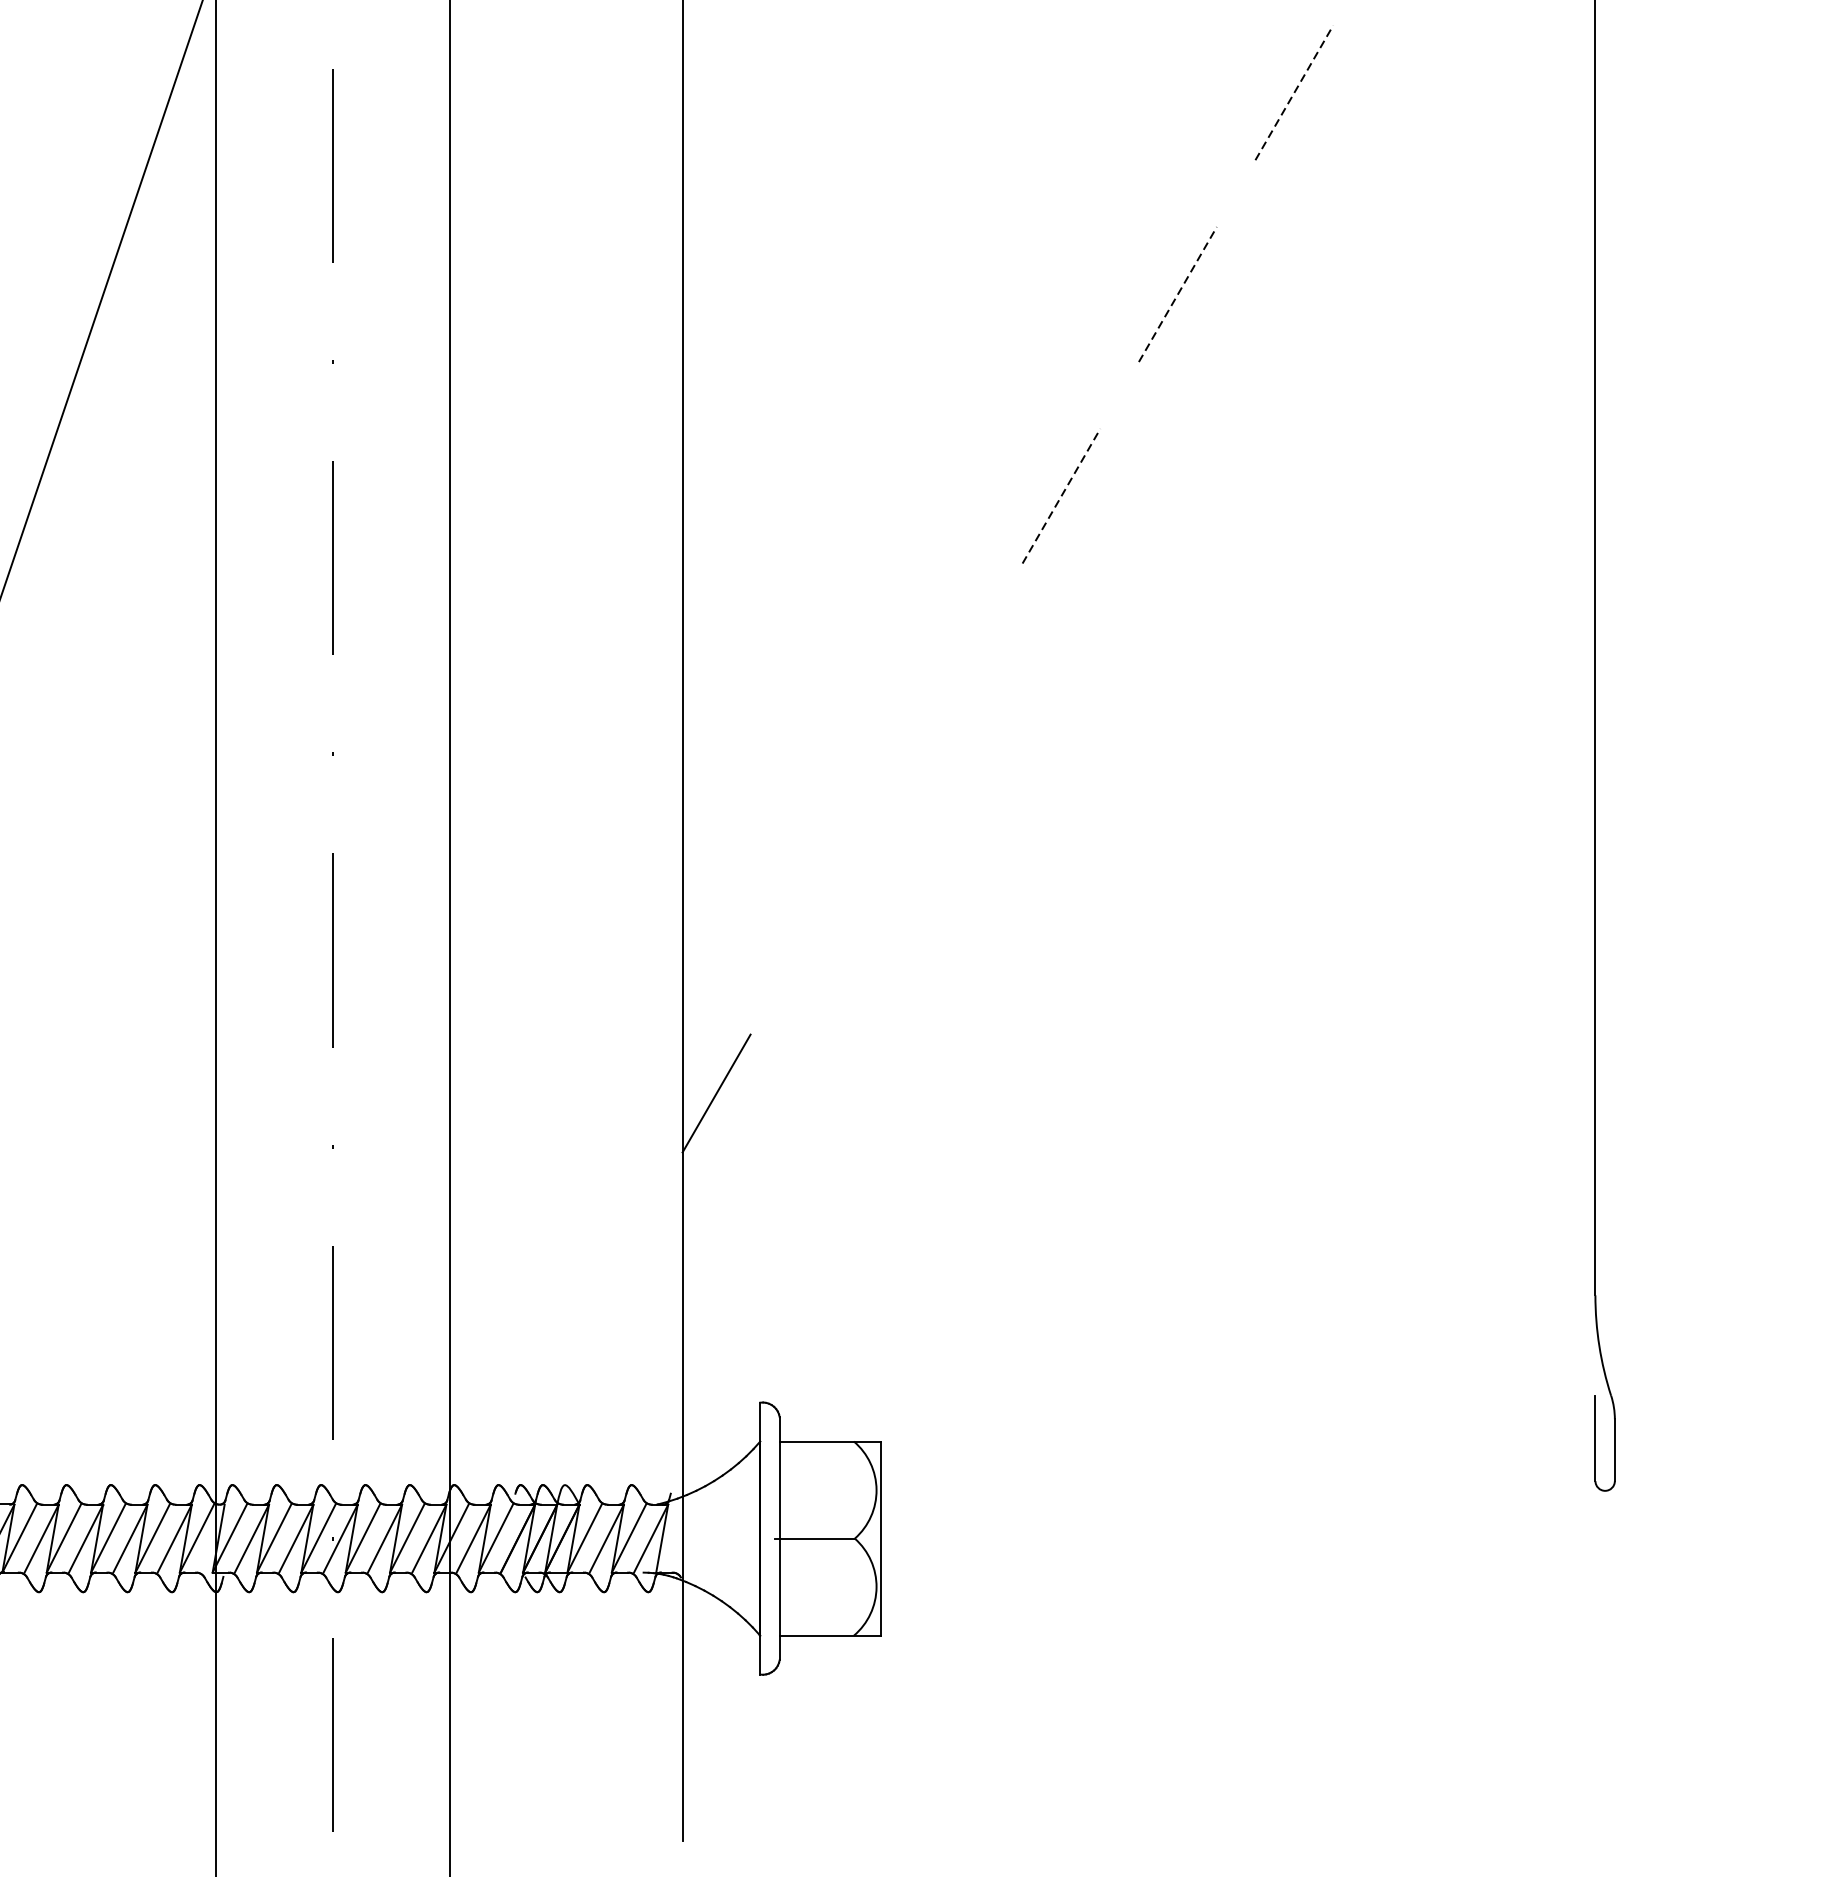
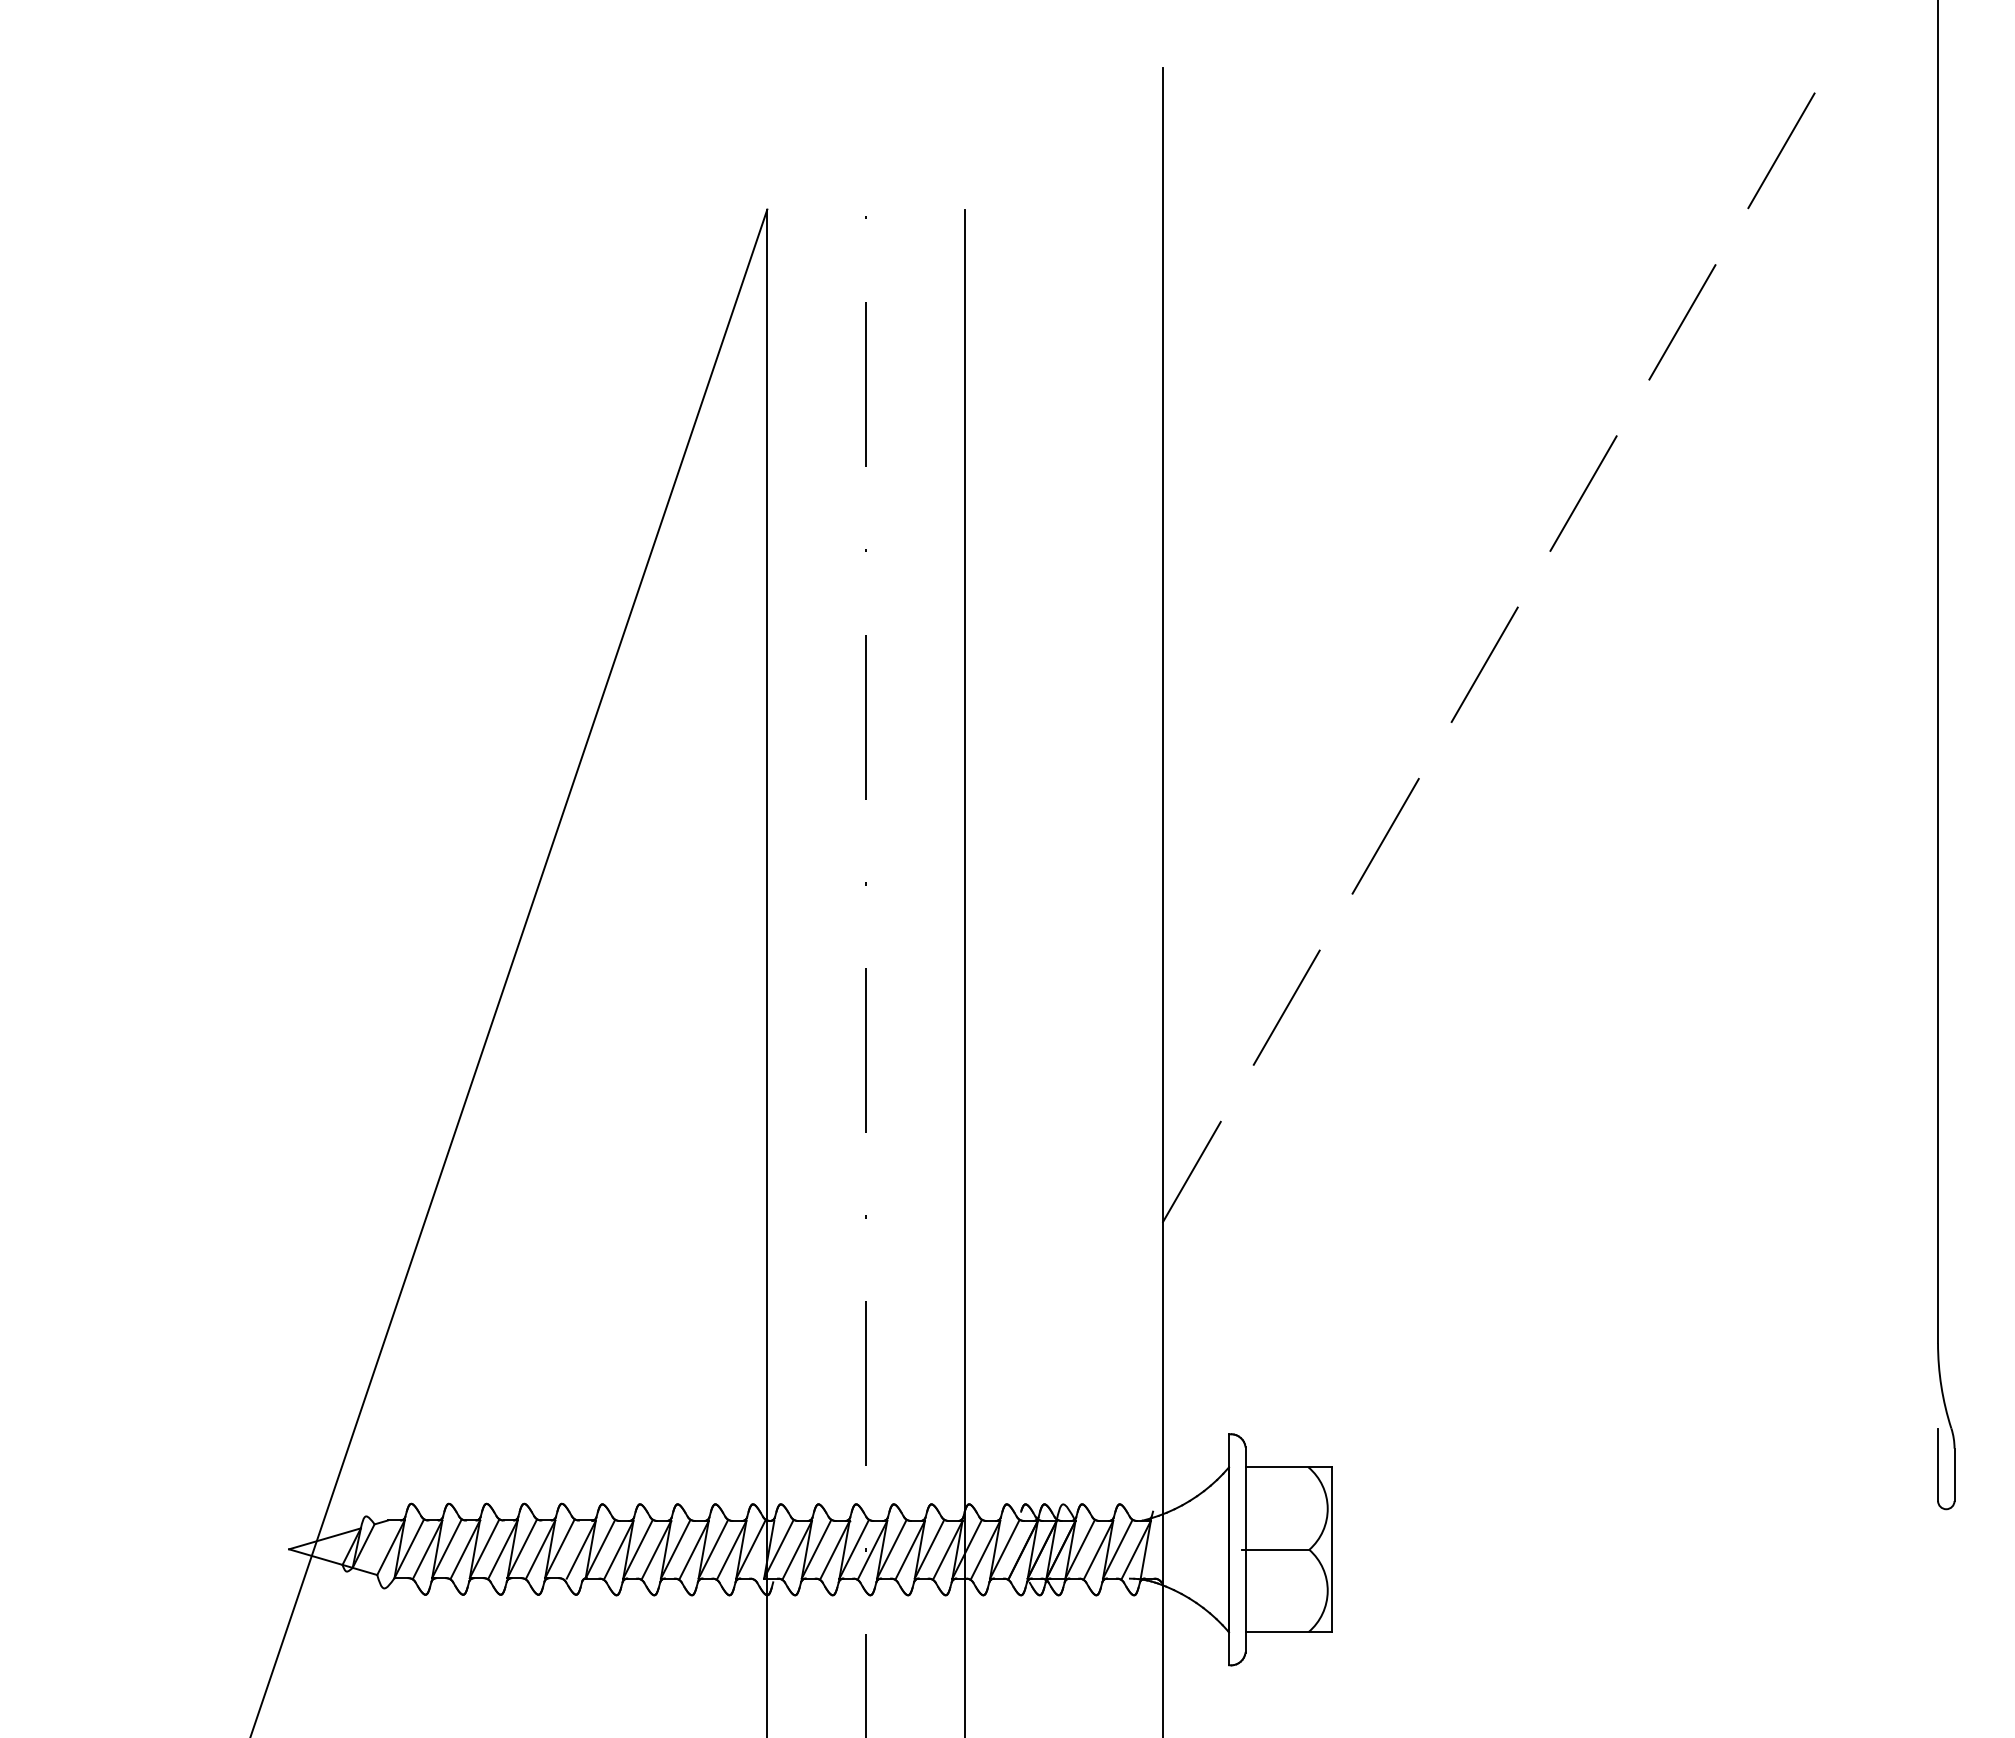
line: (1294, 91) -> (1682, 321), dashed -> solid
line: (1177, 294) -> (1583, 493), dashed -> solid
line: (1061, 495) -> (1484, 664), dashed -> solid
line: (944, 697) -> (1385, 835), added
line: (827, 899) -> (1286, 1007), added

